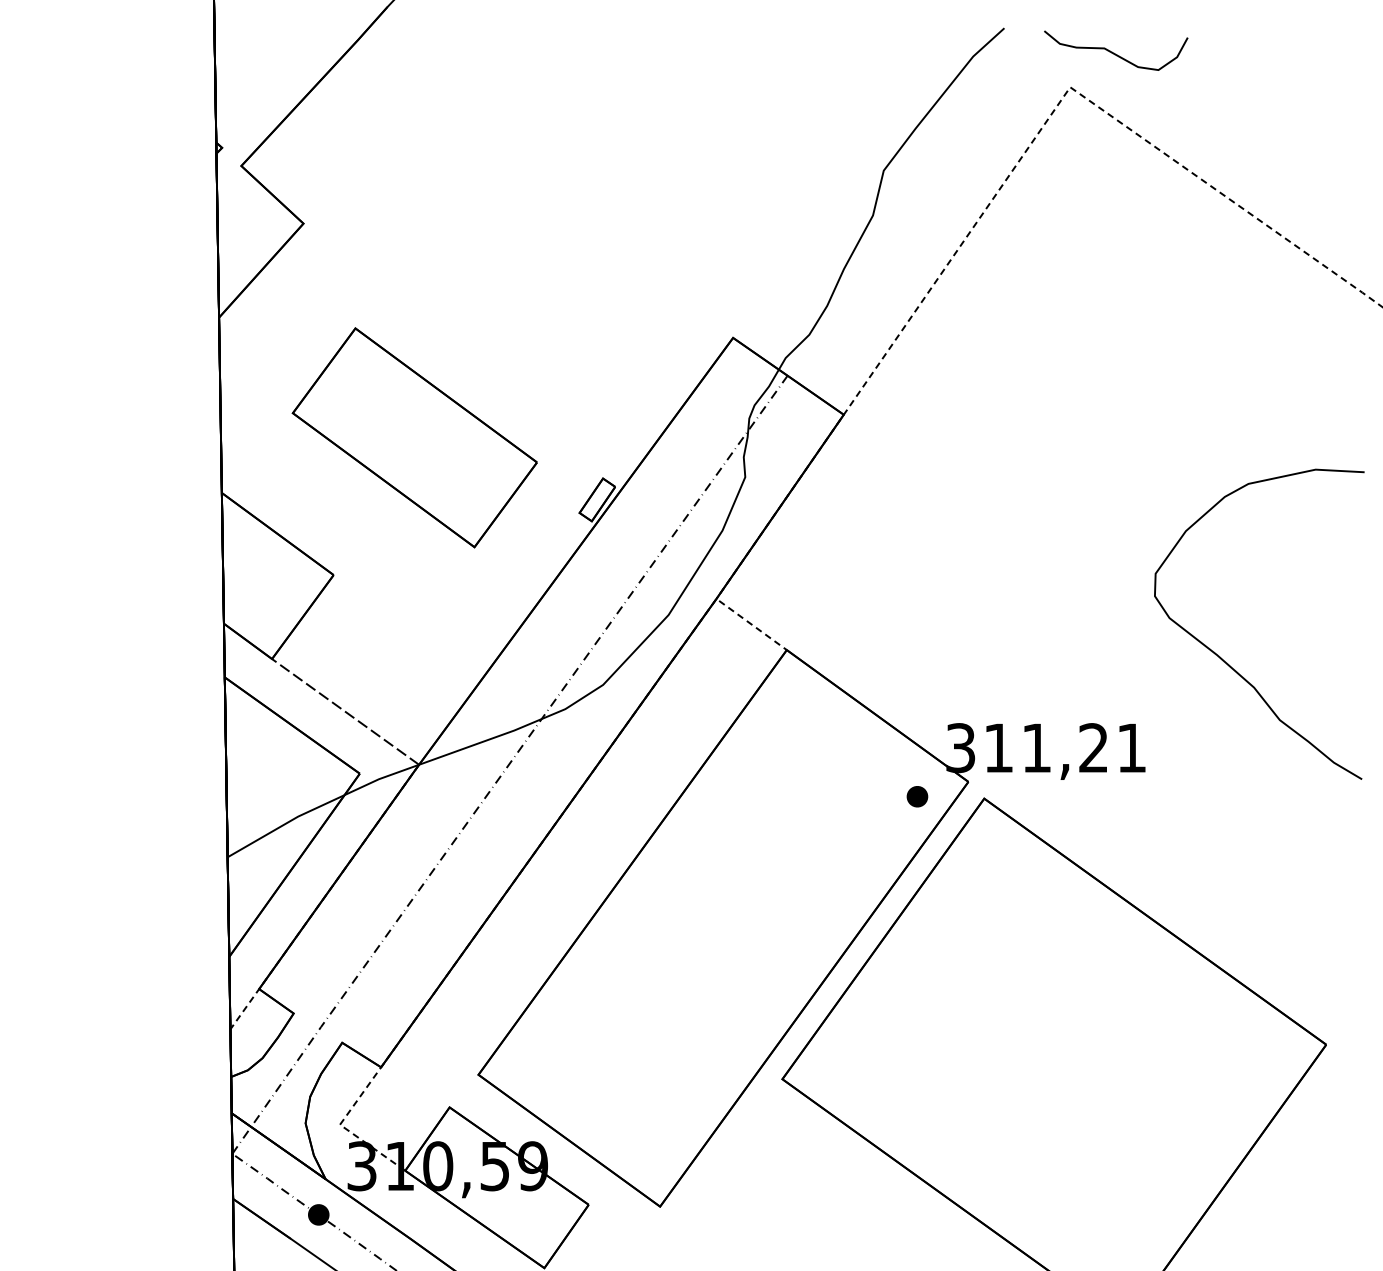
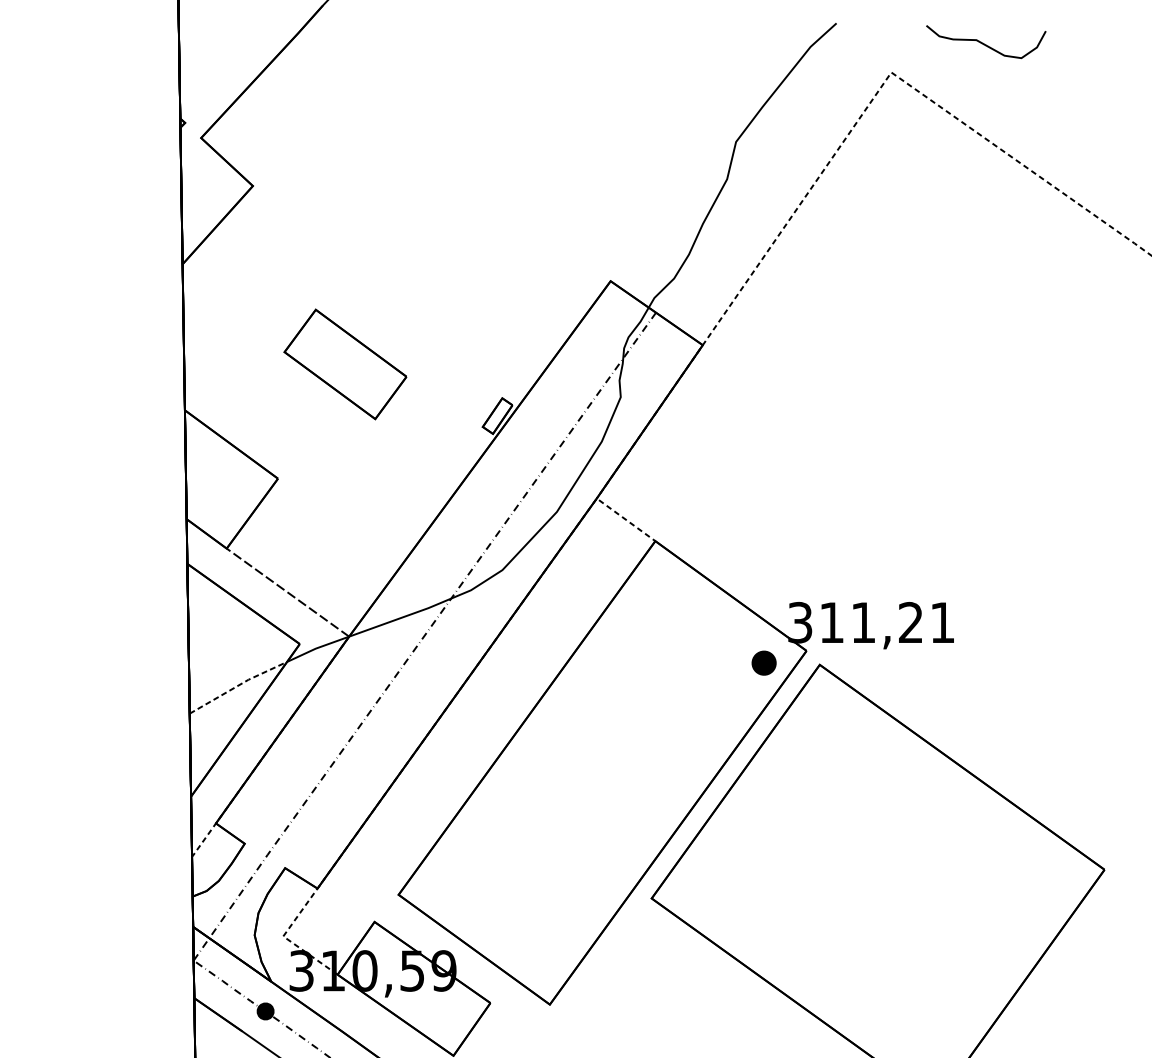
curve: (1114, 52) -> (984, 43), moved
part: (414, 437) -> (345, 364), size x0.6
curve: (1227, 662) -> (1022, 551), removed
part: (917, 796) -> (764, 663), size x1.4
line: (286, 823) -> (238, 685), solid -> dashed

